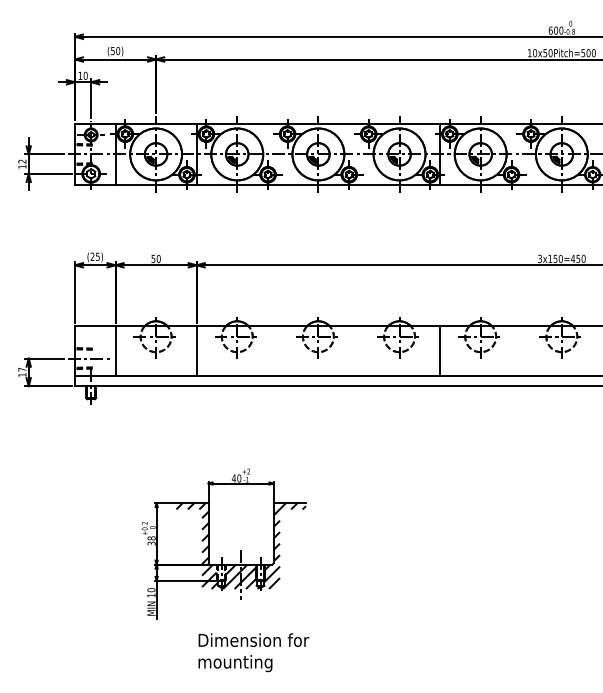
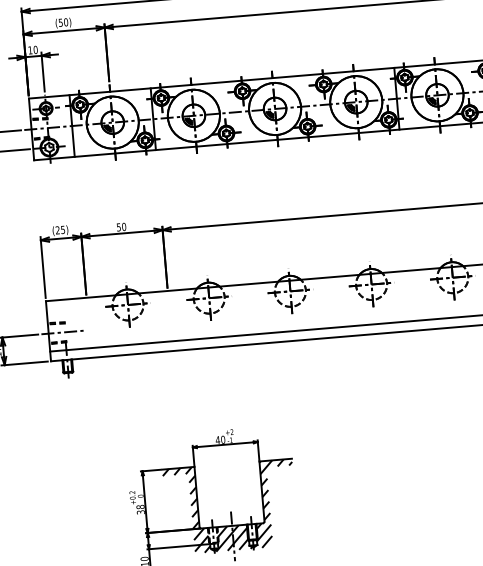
line: (115, 351) -> (88, 323), removed
line: (196, 351) -> (169, 316), removed
line: (440, 351) -> (413, 295), removed

